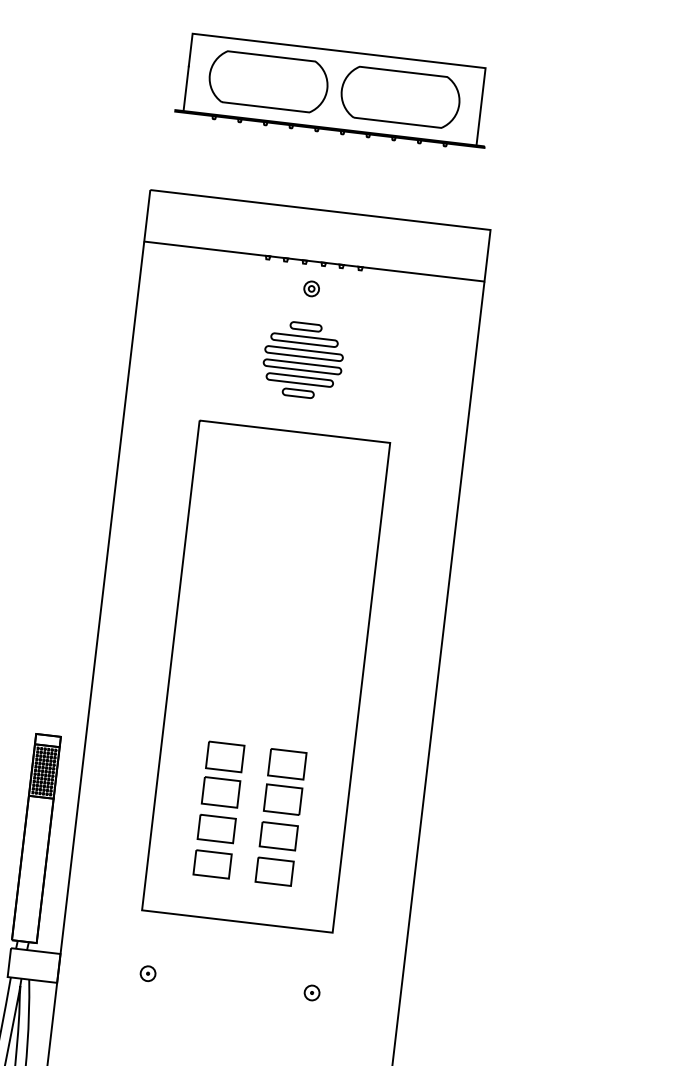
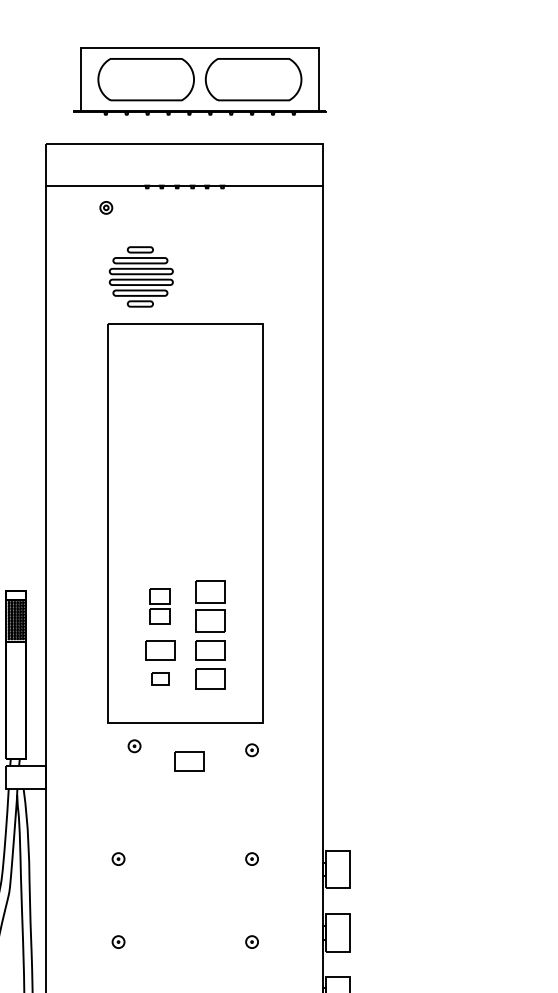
part: (333, 91) -> (199, 81), moved
part: (311, 288) -> (106, 207), moved
part: (302, 359) -> (140, 276), moved
part: (223, 774) -> (160, 606), size x0.7
part: (213, 863) -> (160, 678), size x0.6
part: (236, 969) -> (189, 761), added
part: (147, 974) -> (134, 746), moved
part: (311, 993) -> (251, 750), moved

